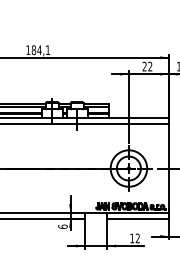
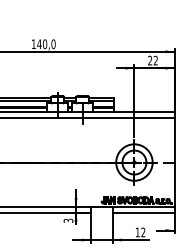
text: (40, 50) -> (46, 44), 184,1 -> 140,0
text: (62, 226) -> (68, 220), 6 -> 3

